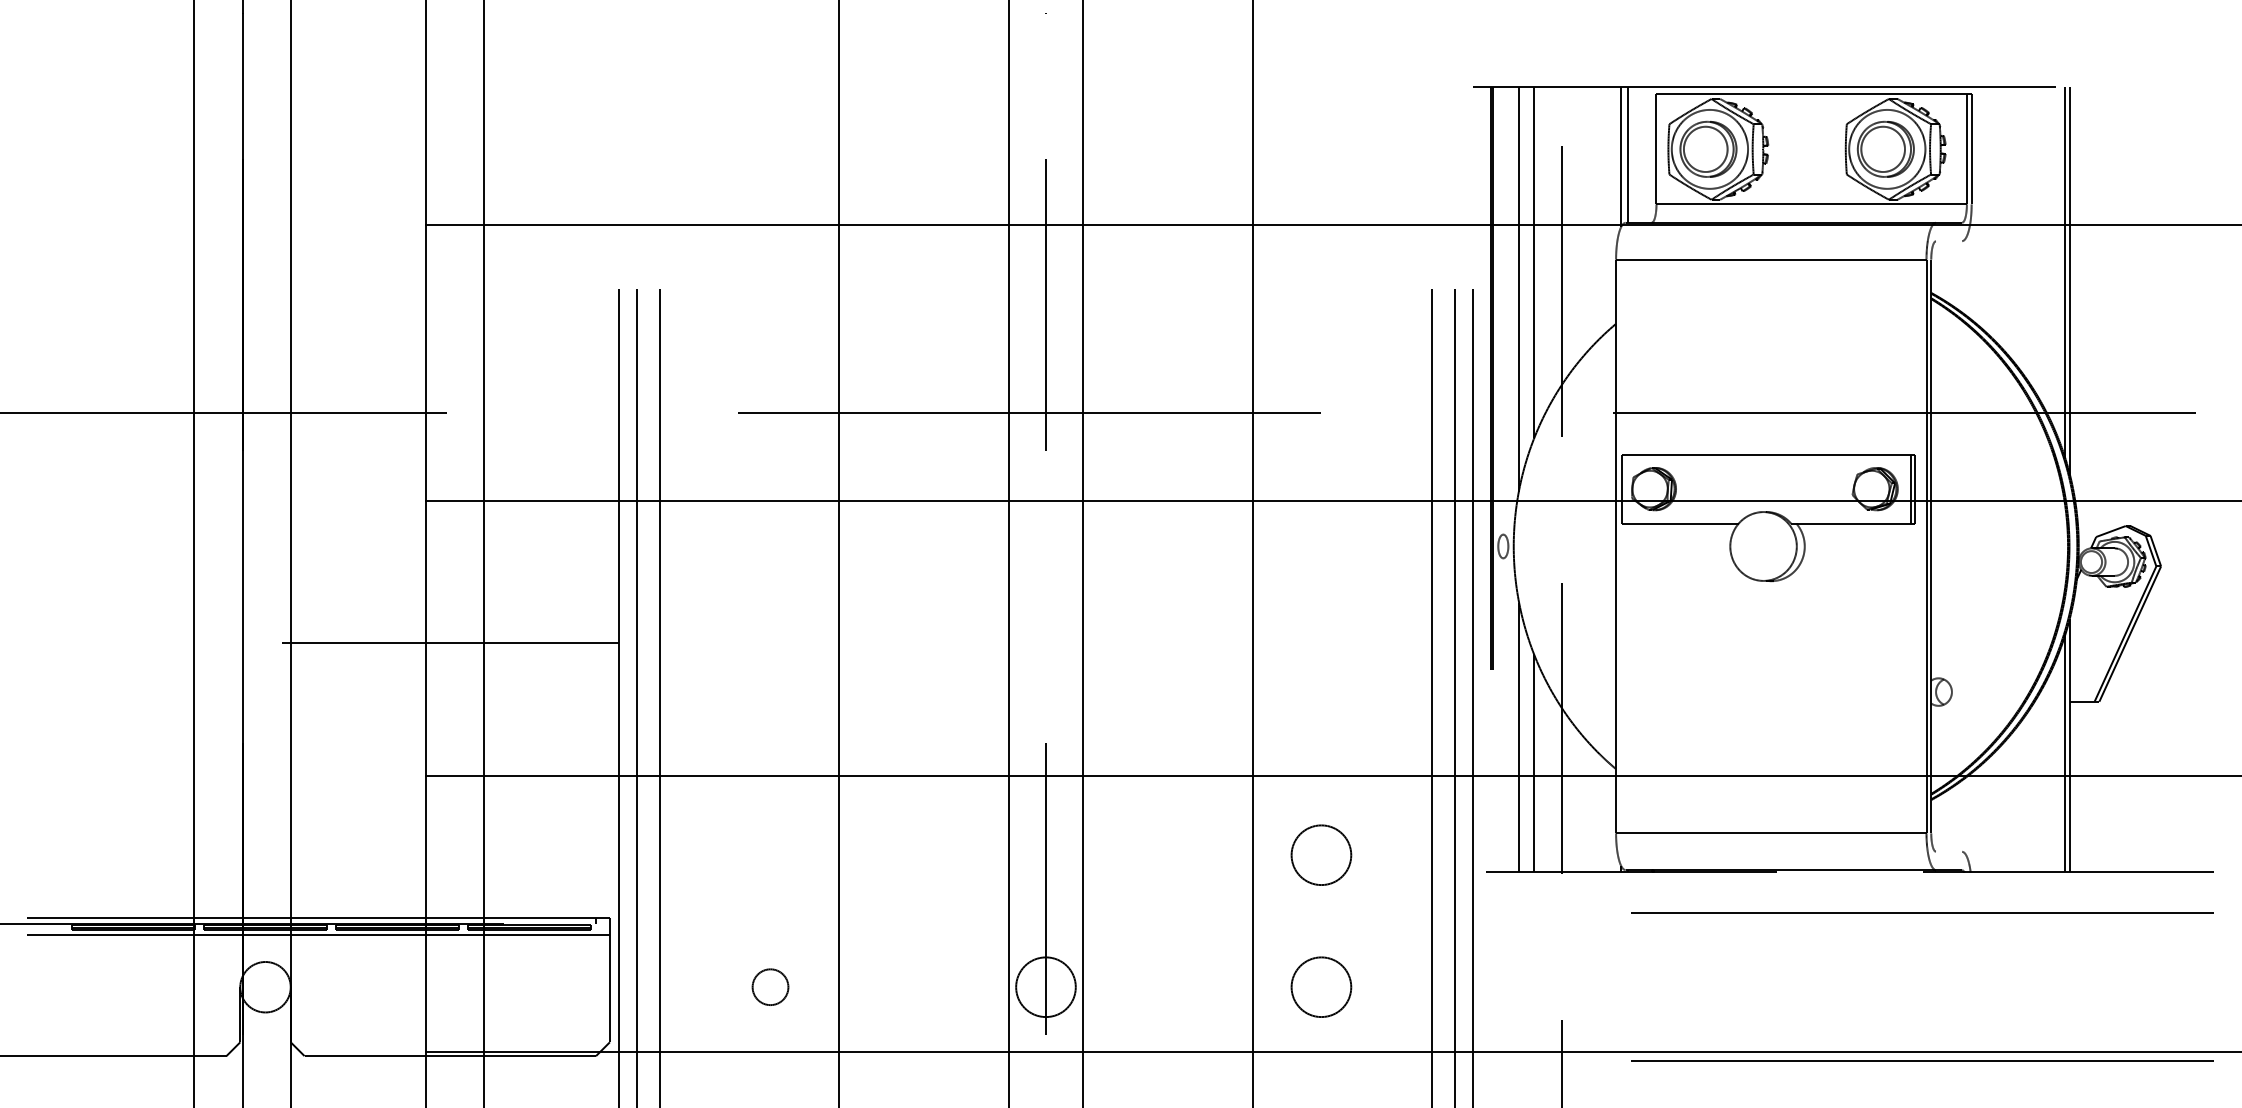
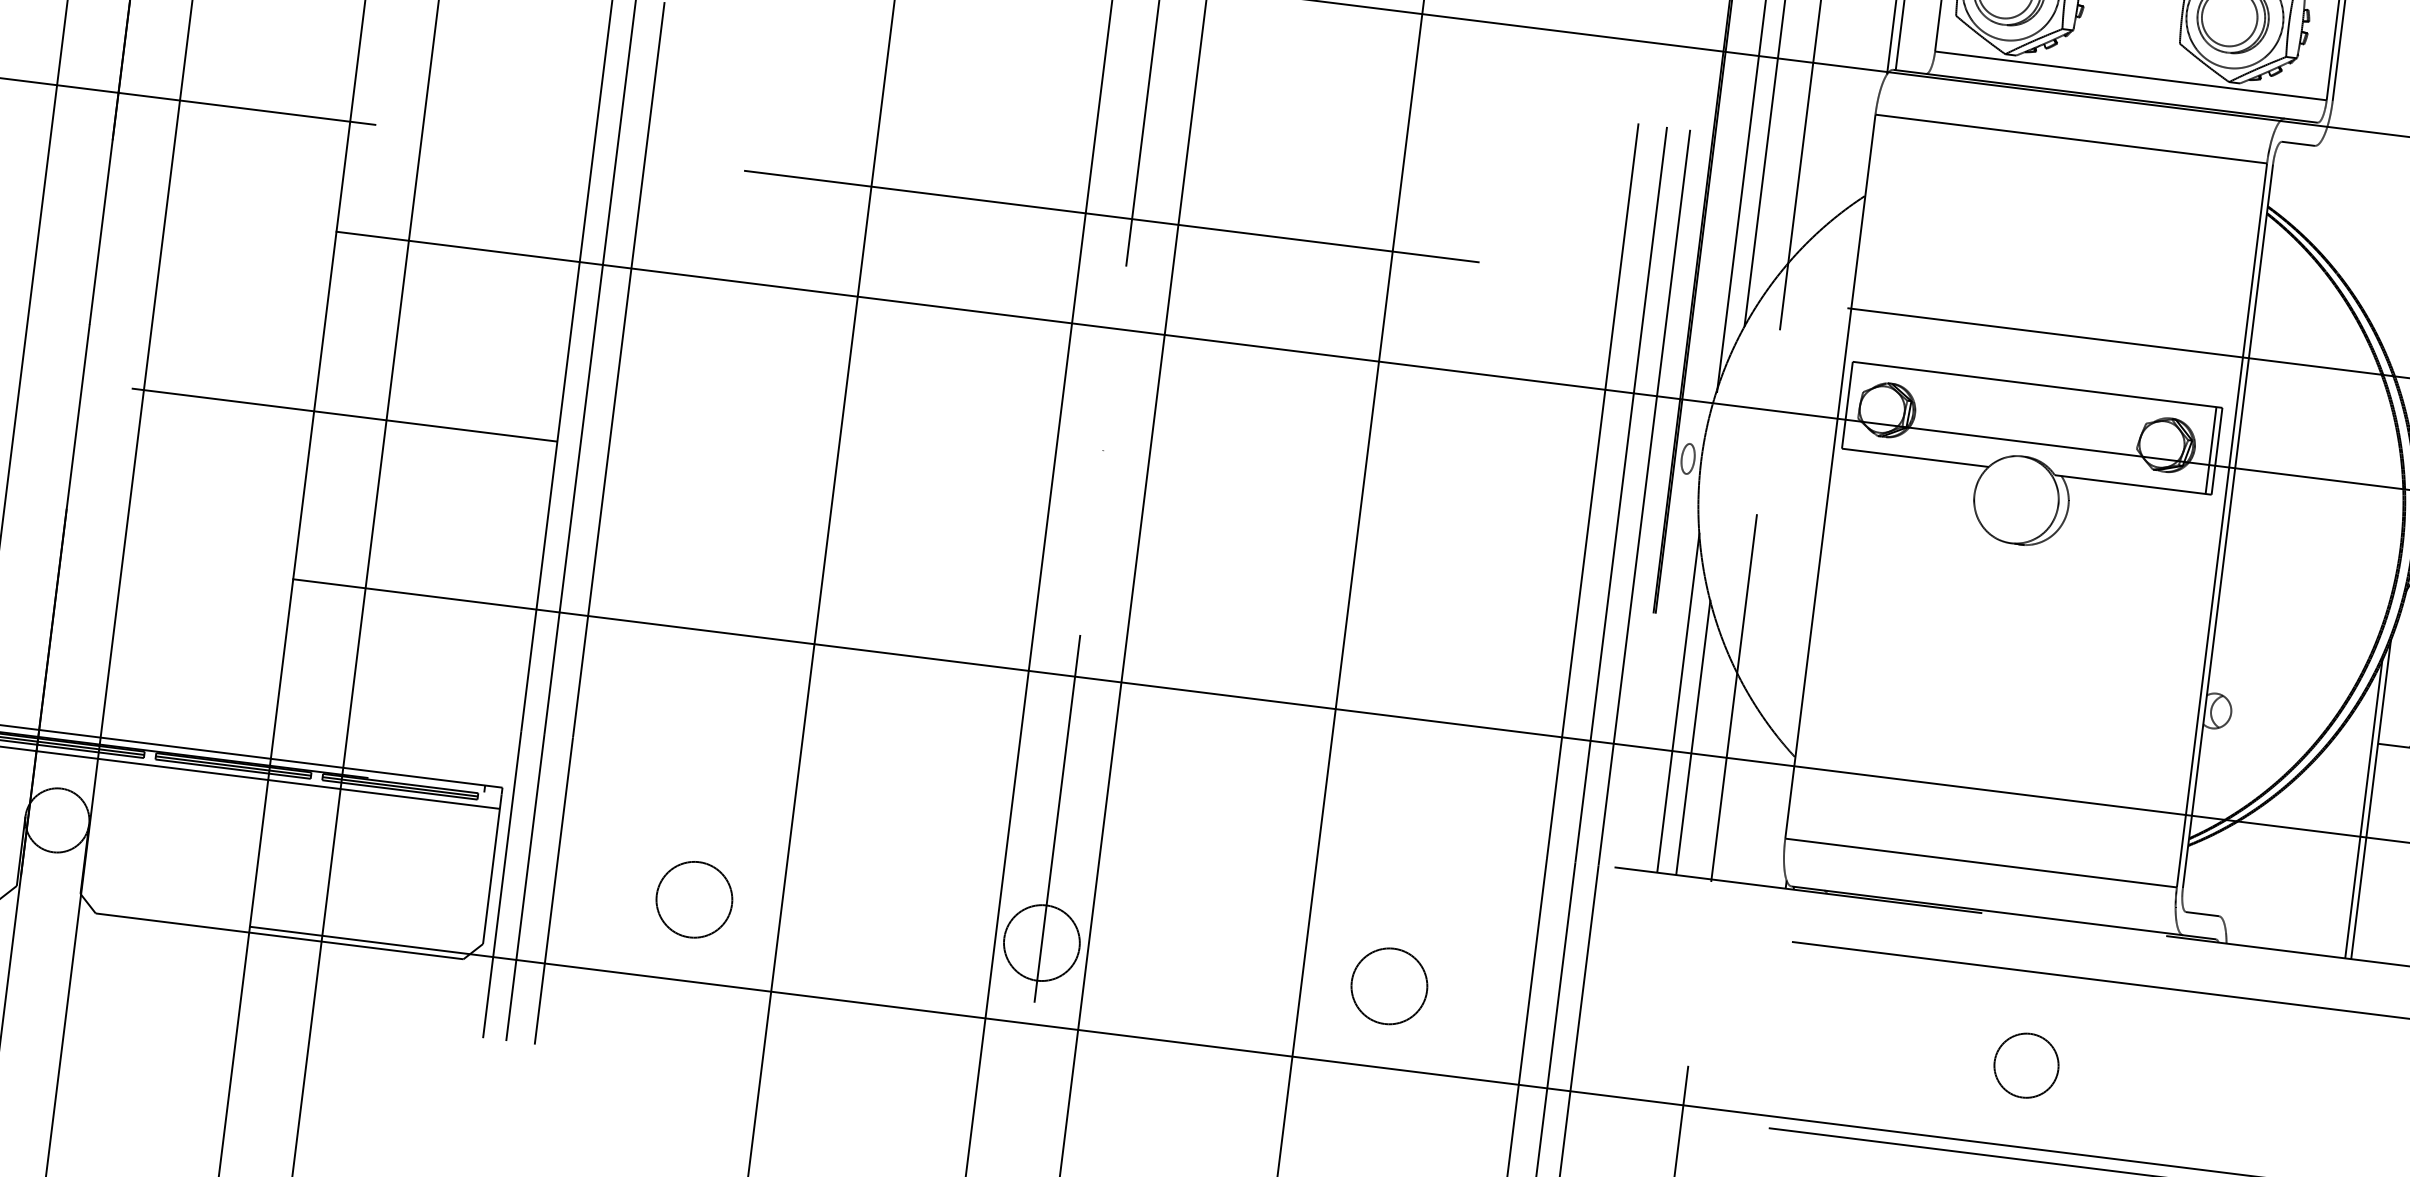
line: (1949, 241) -> (2298, 144), added
line: (1949, 851) -> (2203, 913), added
circle: (1321, 854) -> (1410, 818), removed
circle: (770, 987) -> (694, 900), size x1.67
circle: (1826, 987) -> (2026, 1066), added

